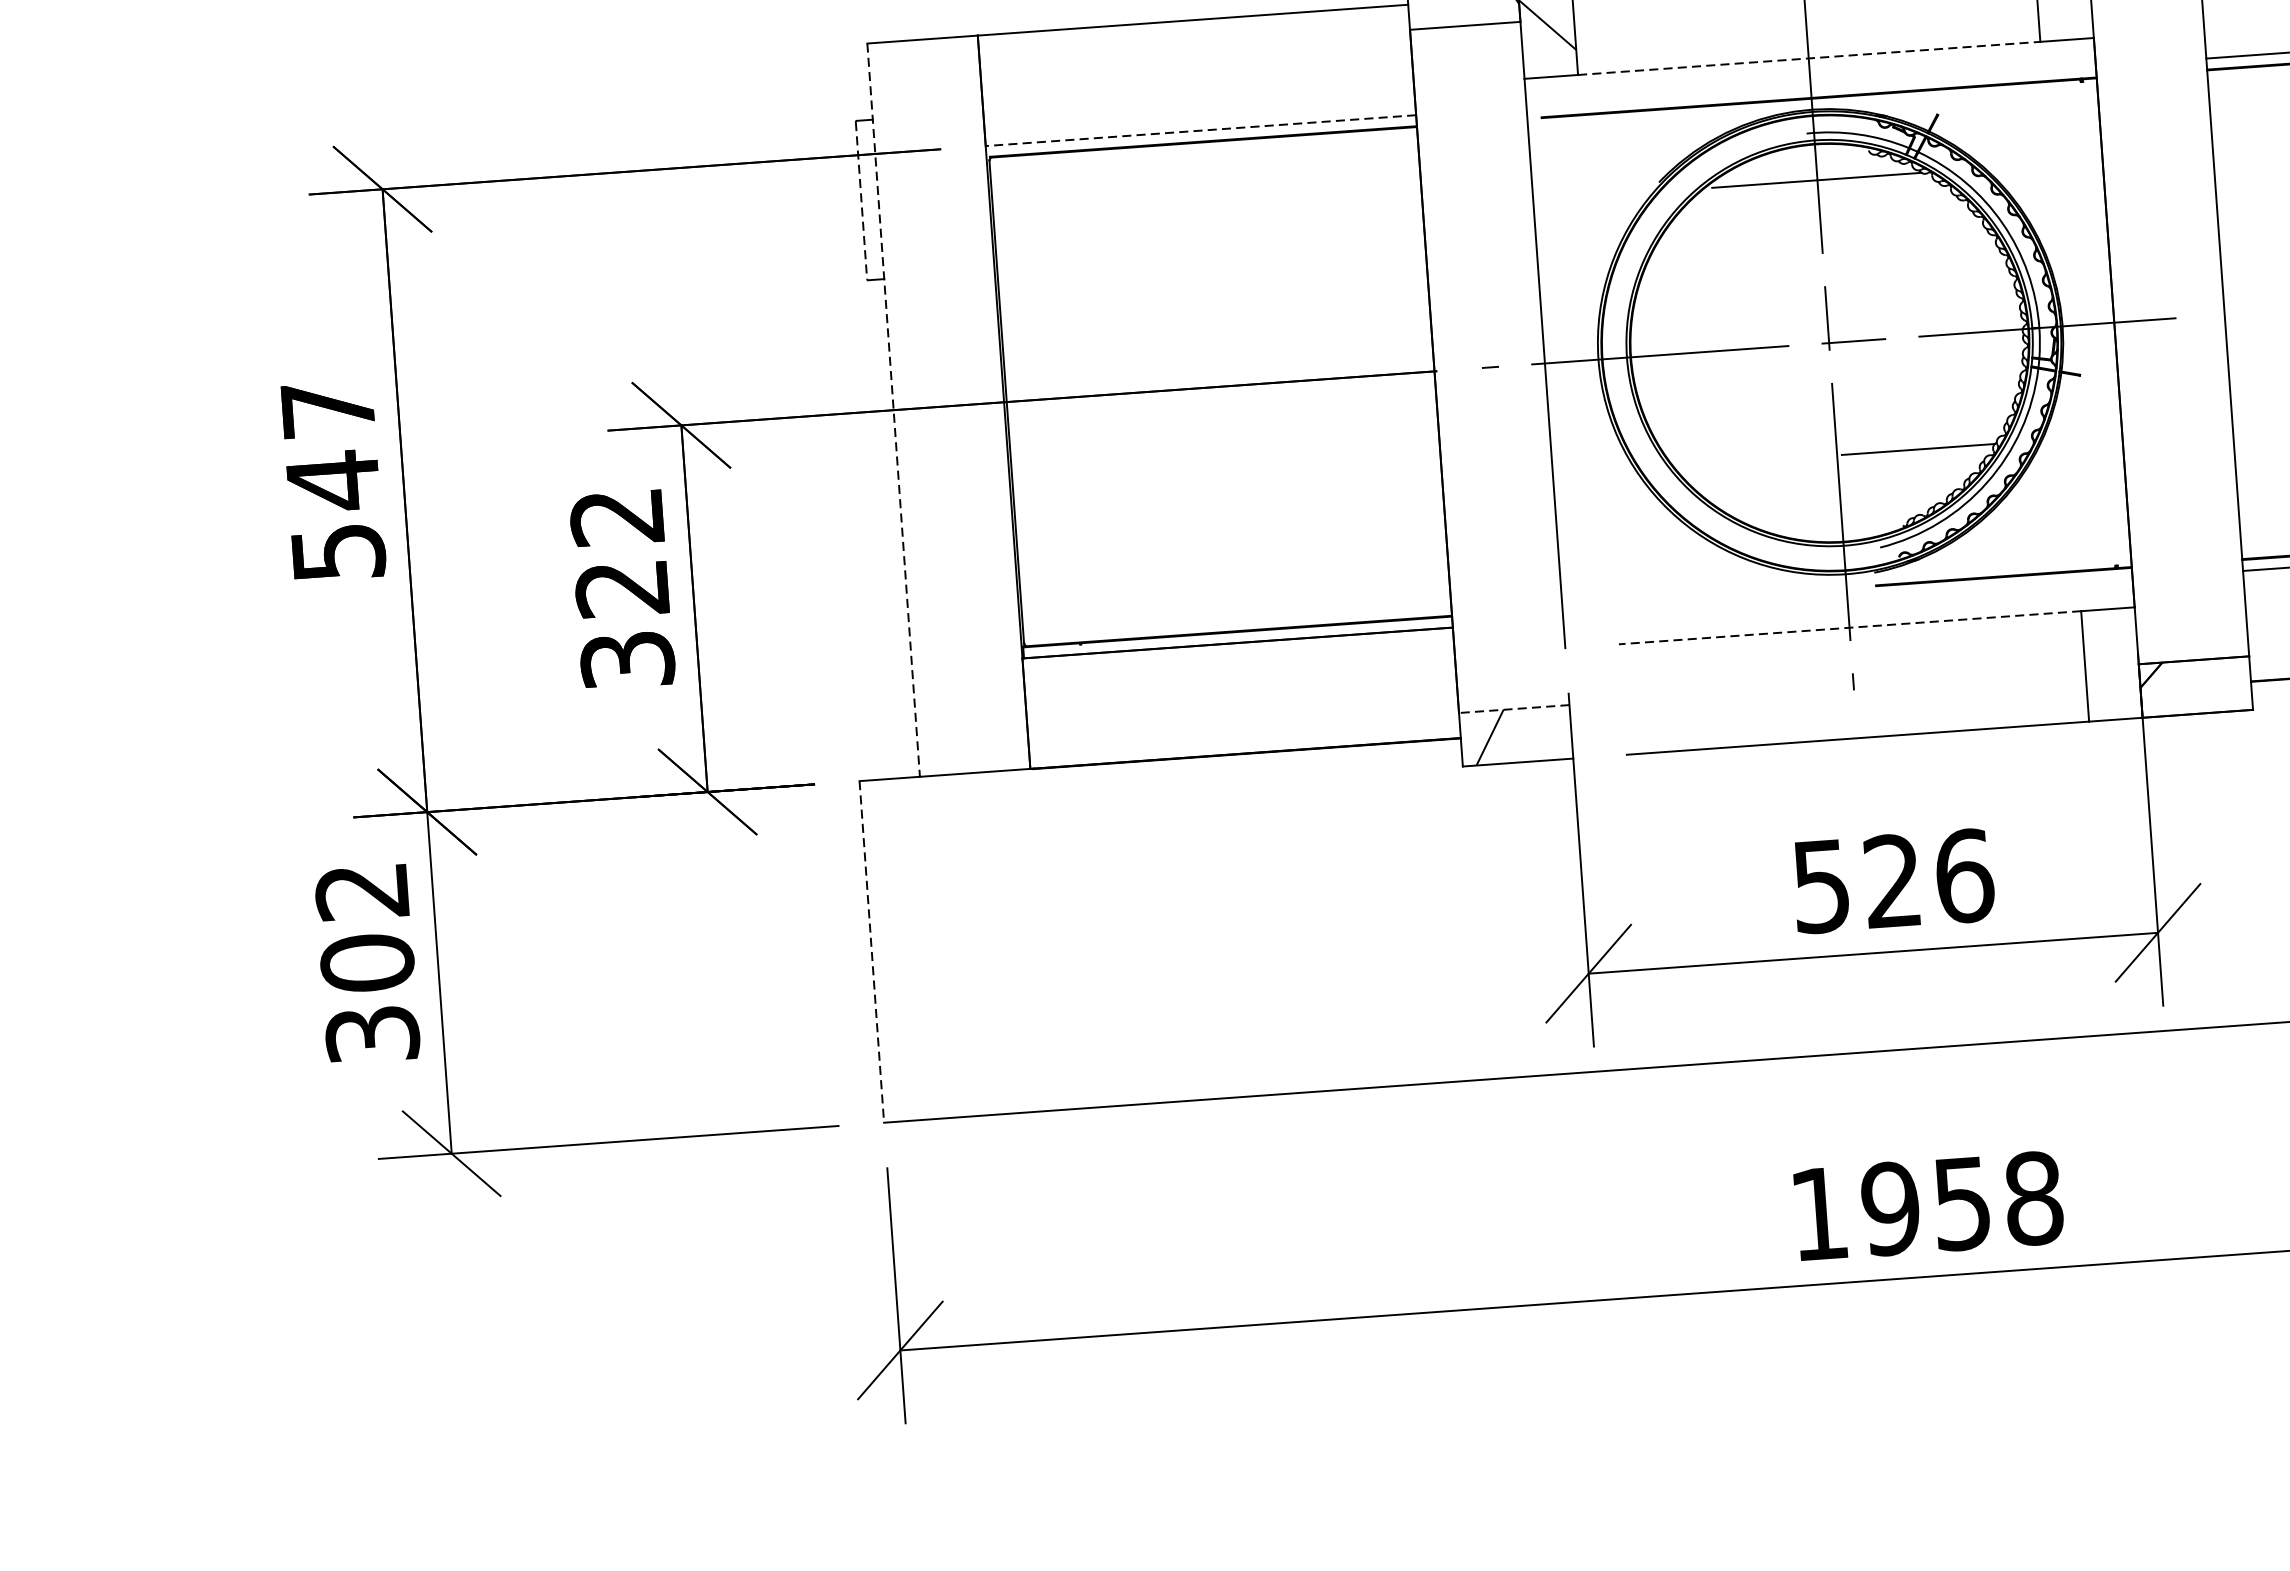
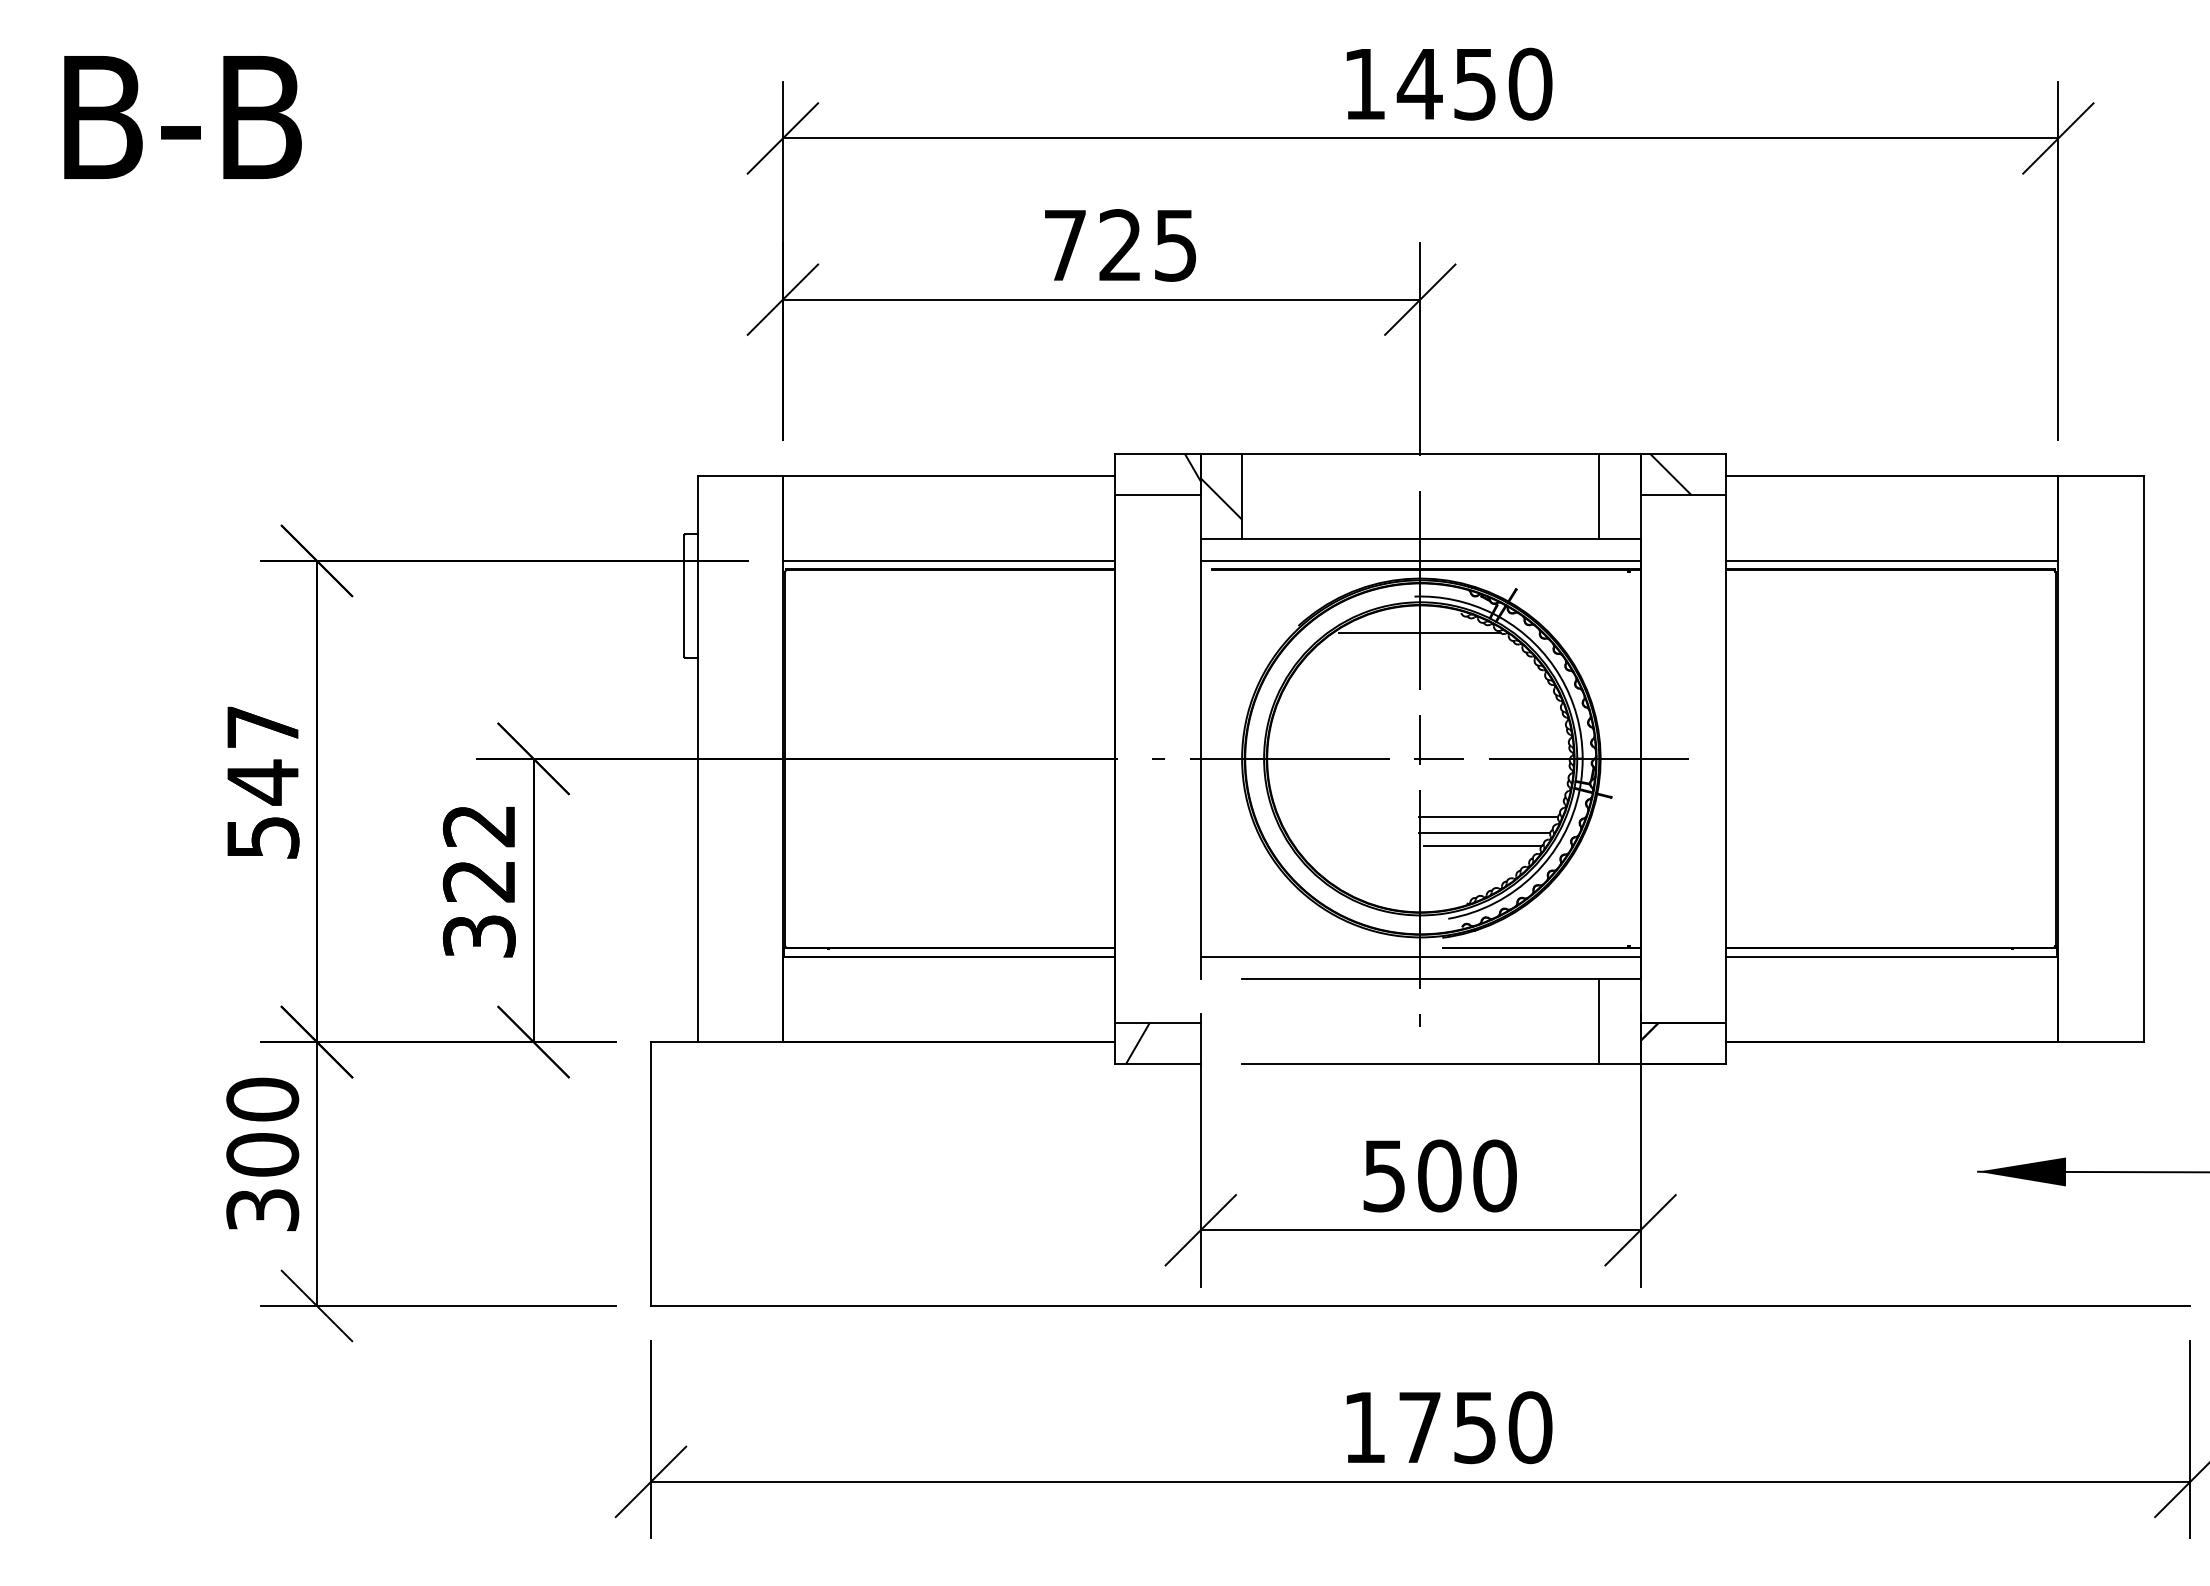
line: (1808, 57) -> (1420, 538), dashed -> solid
line: (1811, 86) -> (1420, 560), added
line: (1200, 130) -> (948, 560), dashed -> solid
line: (861, 201) -> (684, 596), dashed -> solid
line: (893, 411) -> (697, 759), dashed -> solid
line: (1922, 412) -> (1488, 817), added
line: (1919, 433) -> (1484, 833), added
line: (1847, 598) -> (1420, 956), added
line: (1849, 627) -> (1420, 978), dashed -> solid
line: (1514, 708) -> (1158, 1022), dashed -> solid
text: (1928, 878) -> (1467, 1175), 526 -> 500
text: (362, 891) -> (262, 1099), 302 -> 300
line: (871, 952) -> (650, 1174), dashed -> solid
text: (1962, 1203) -> (1475, 1427), 1958 -> 1750

